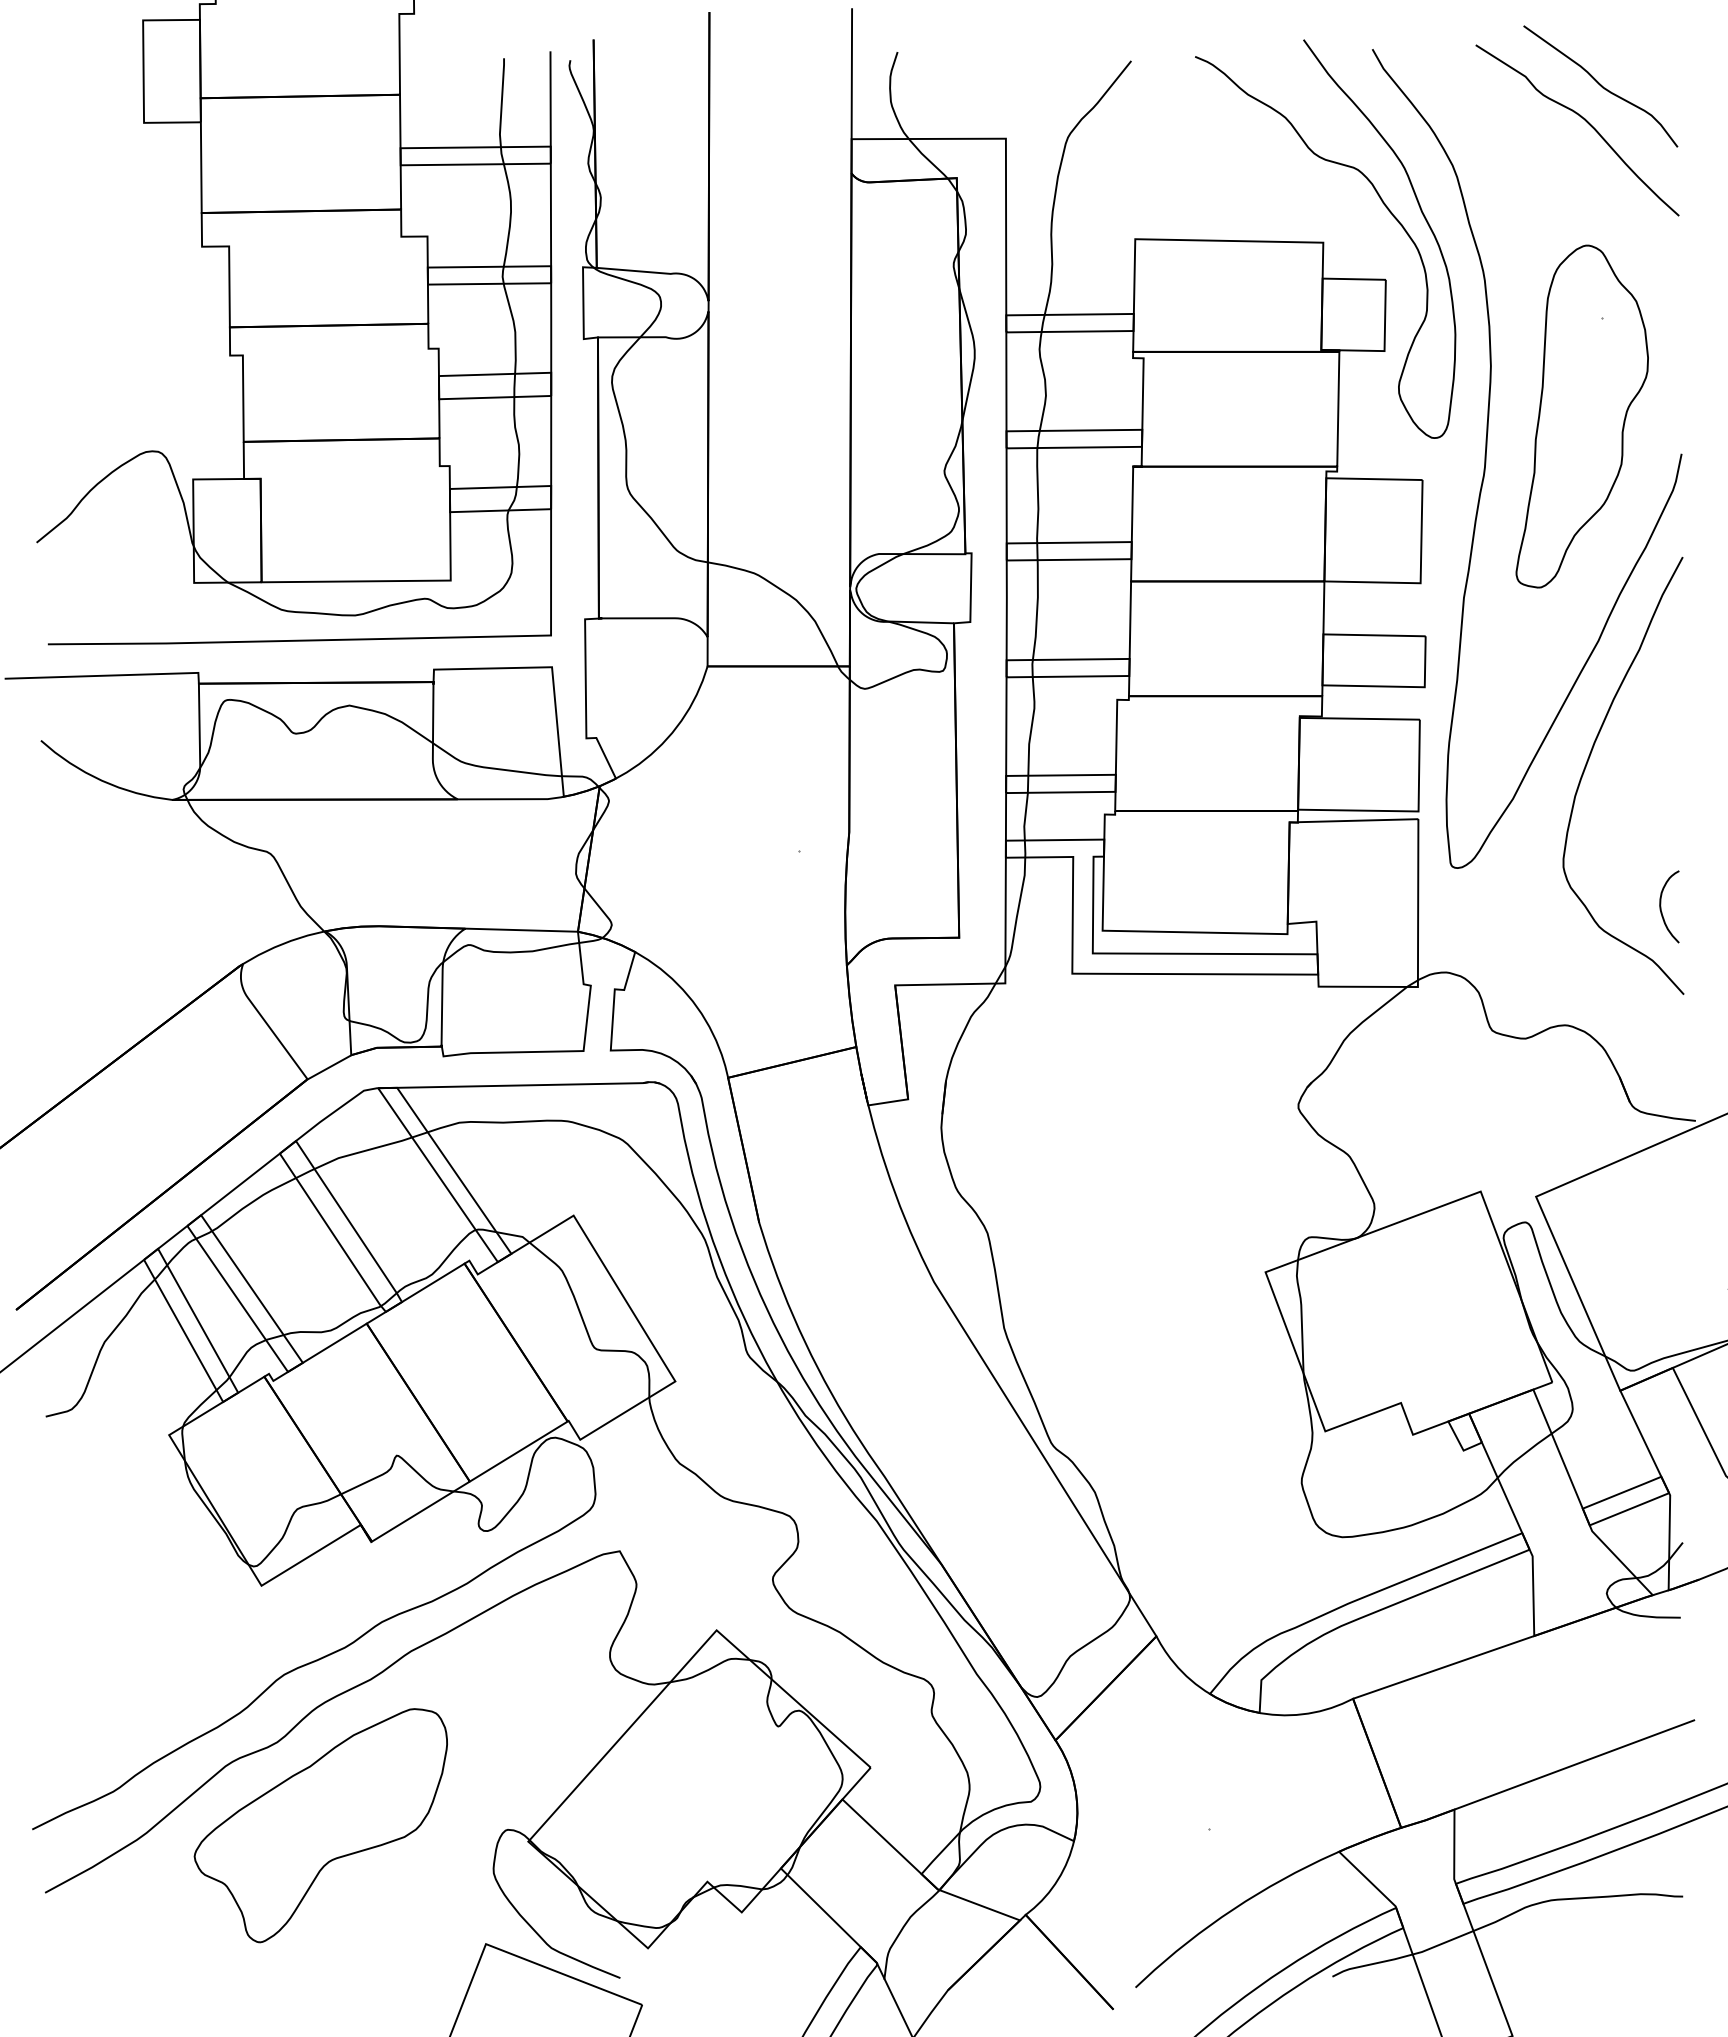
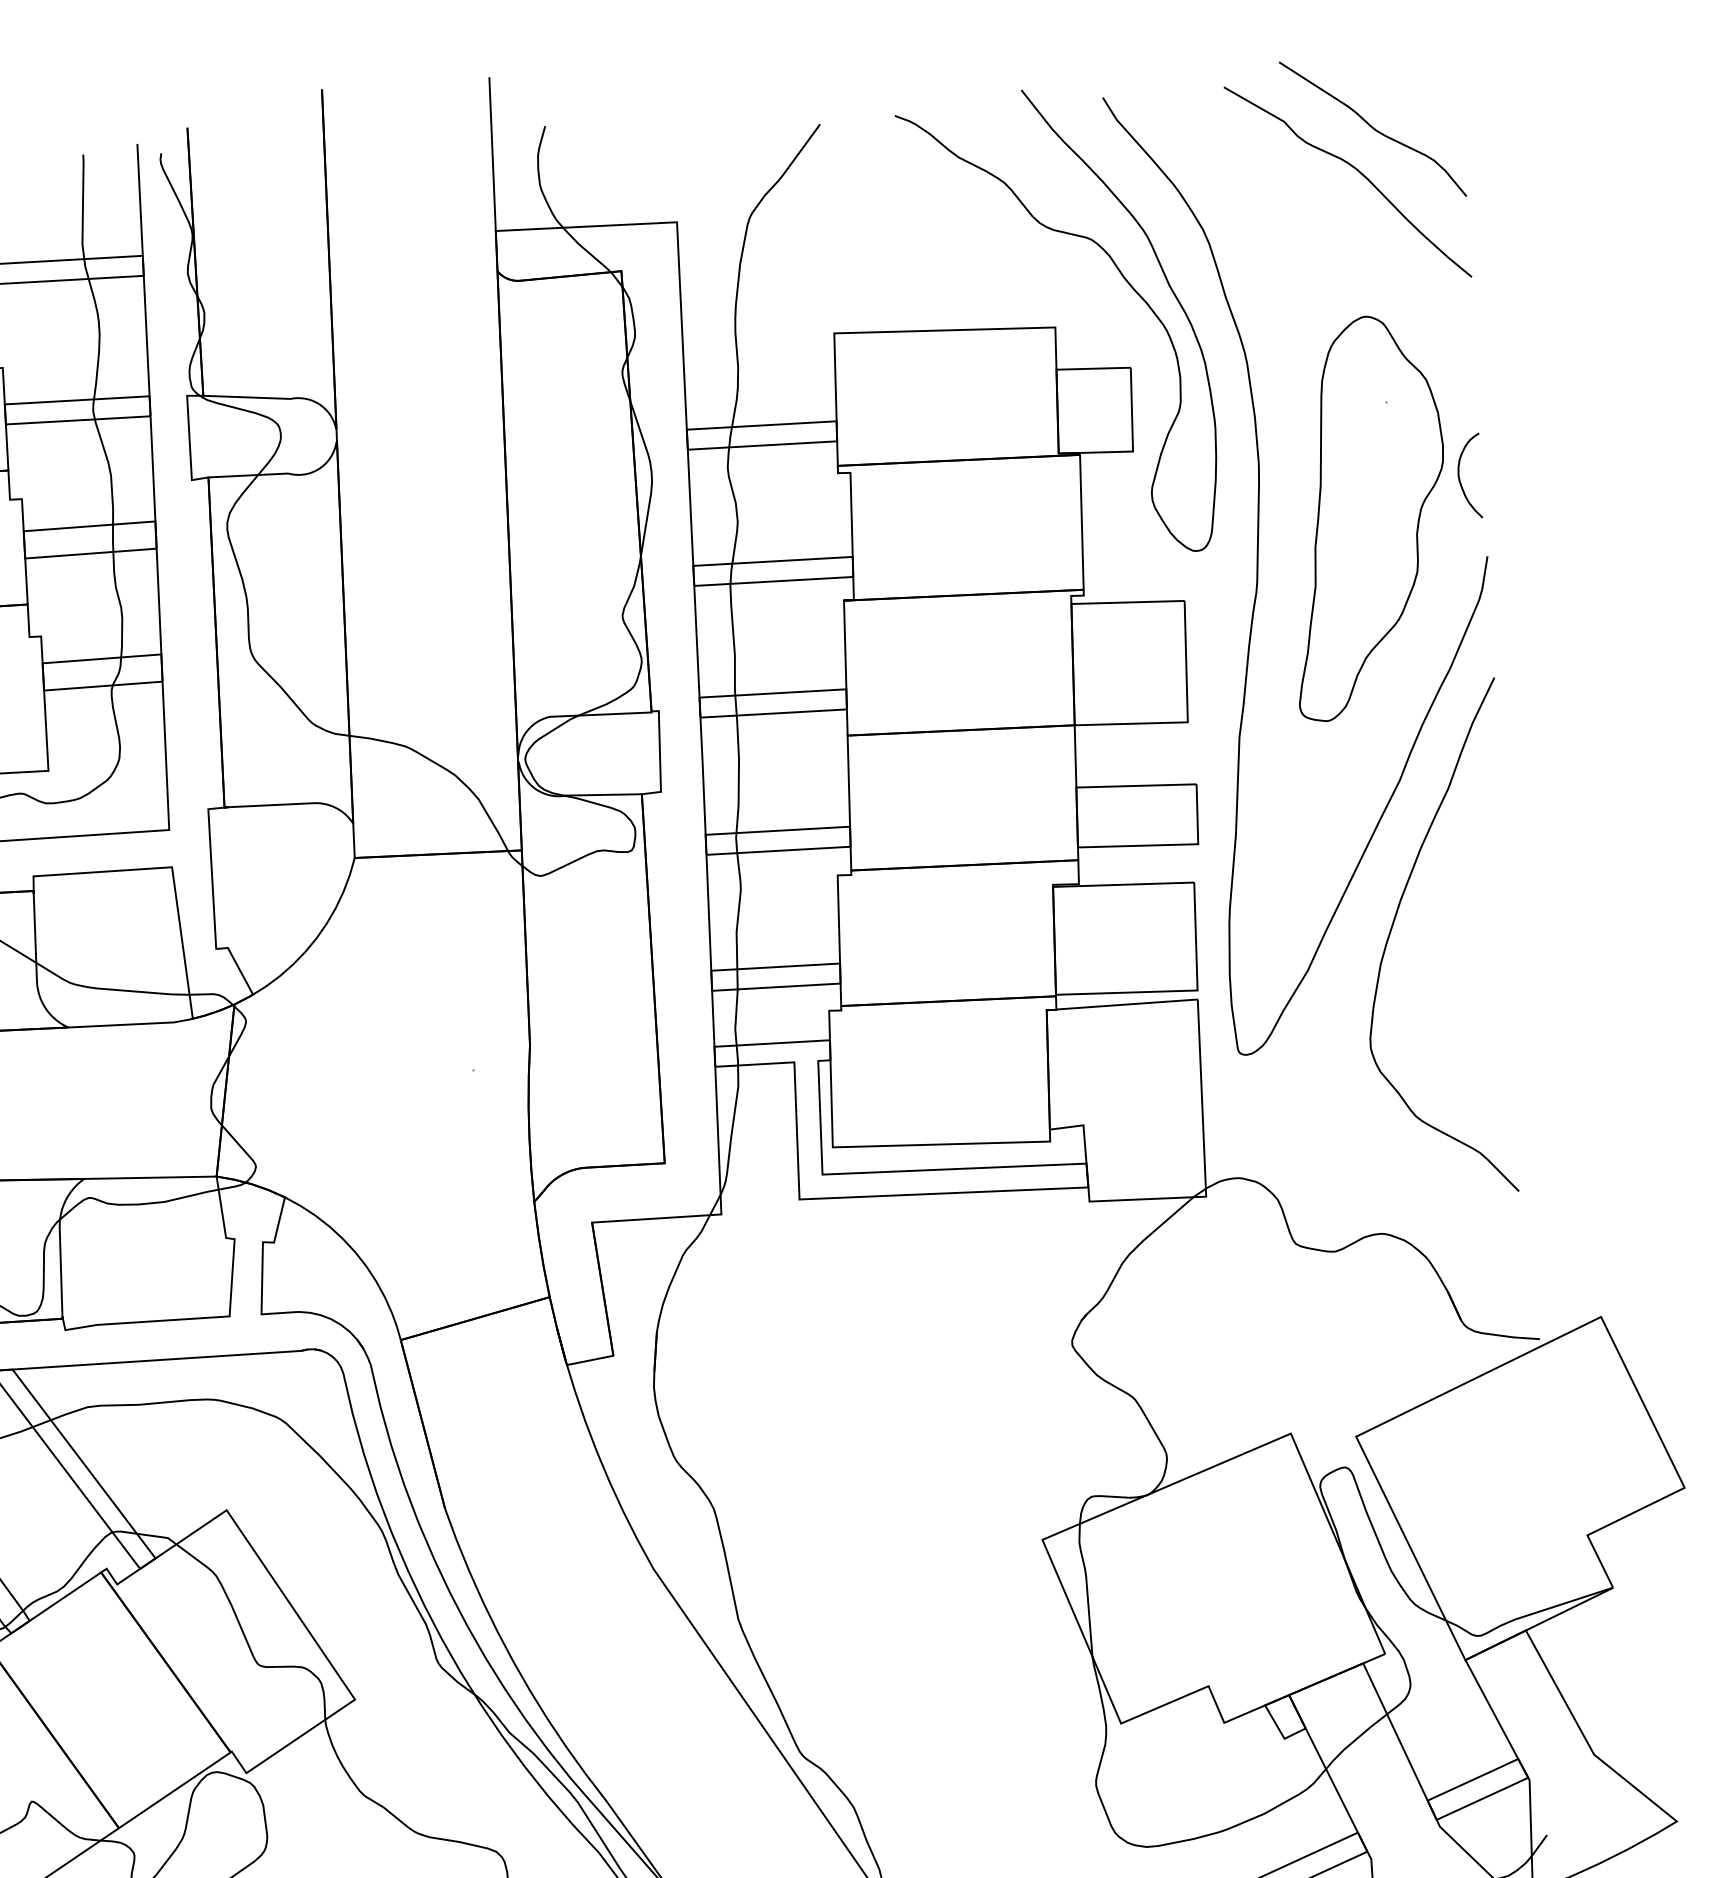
curve: (1661, 906) -> (1460, 475), moved

